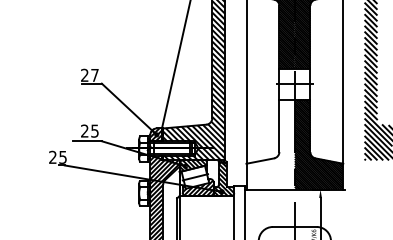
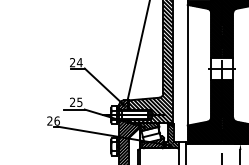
text: (94, 75) -> (79, 62), 27 -> 24
hatch: (270, 144) -> (204, 111), added
text: (63, 156) -> (57, 120), 25 -> 26

